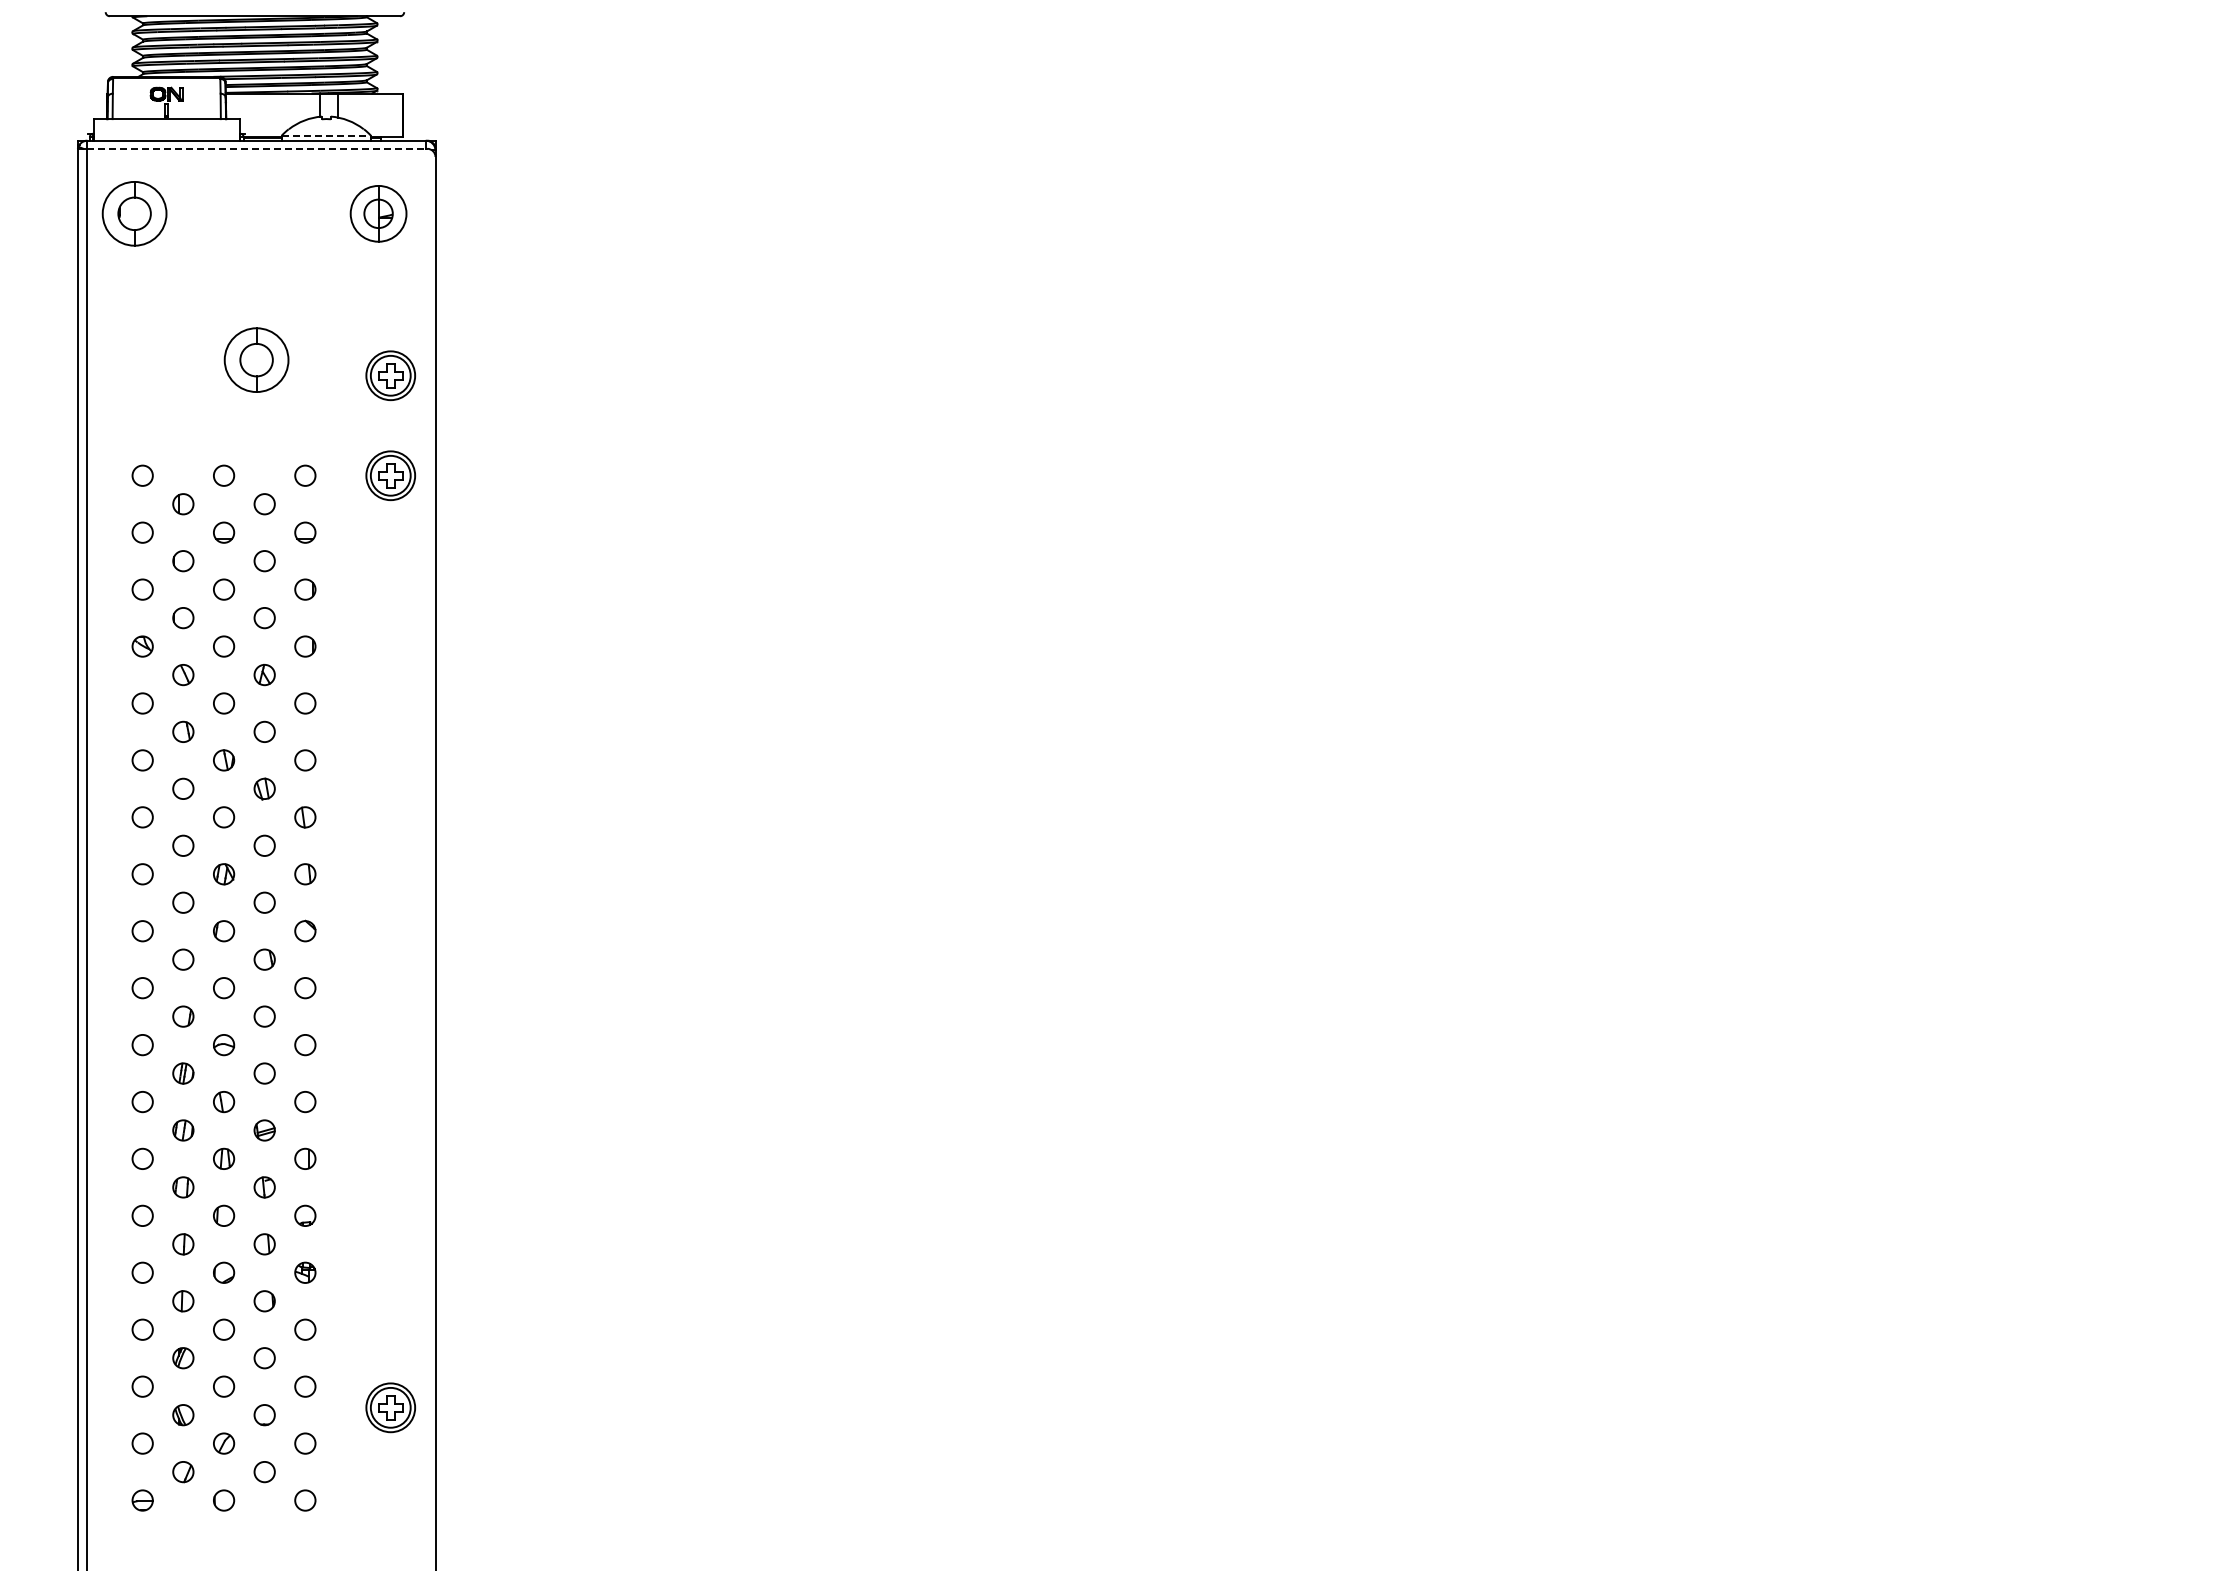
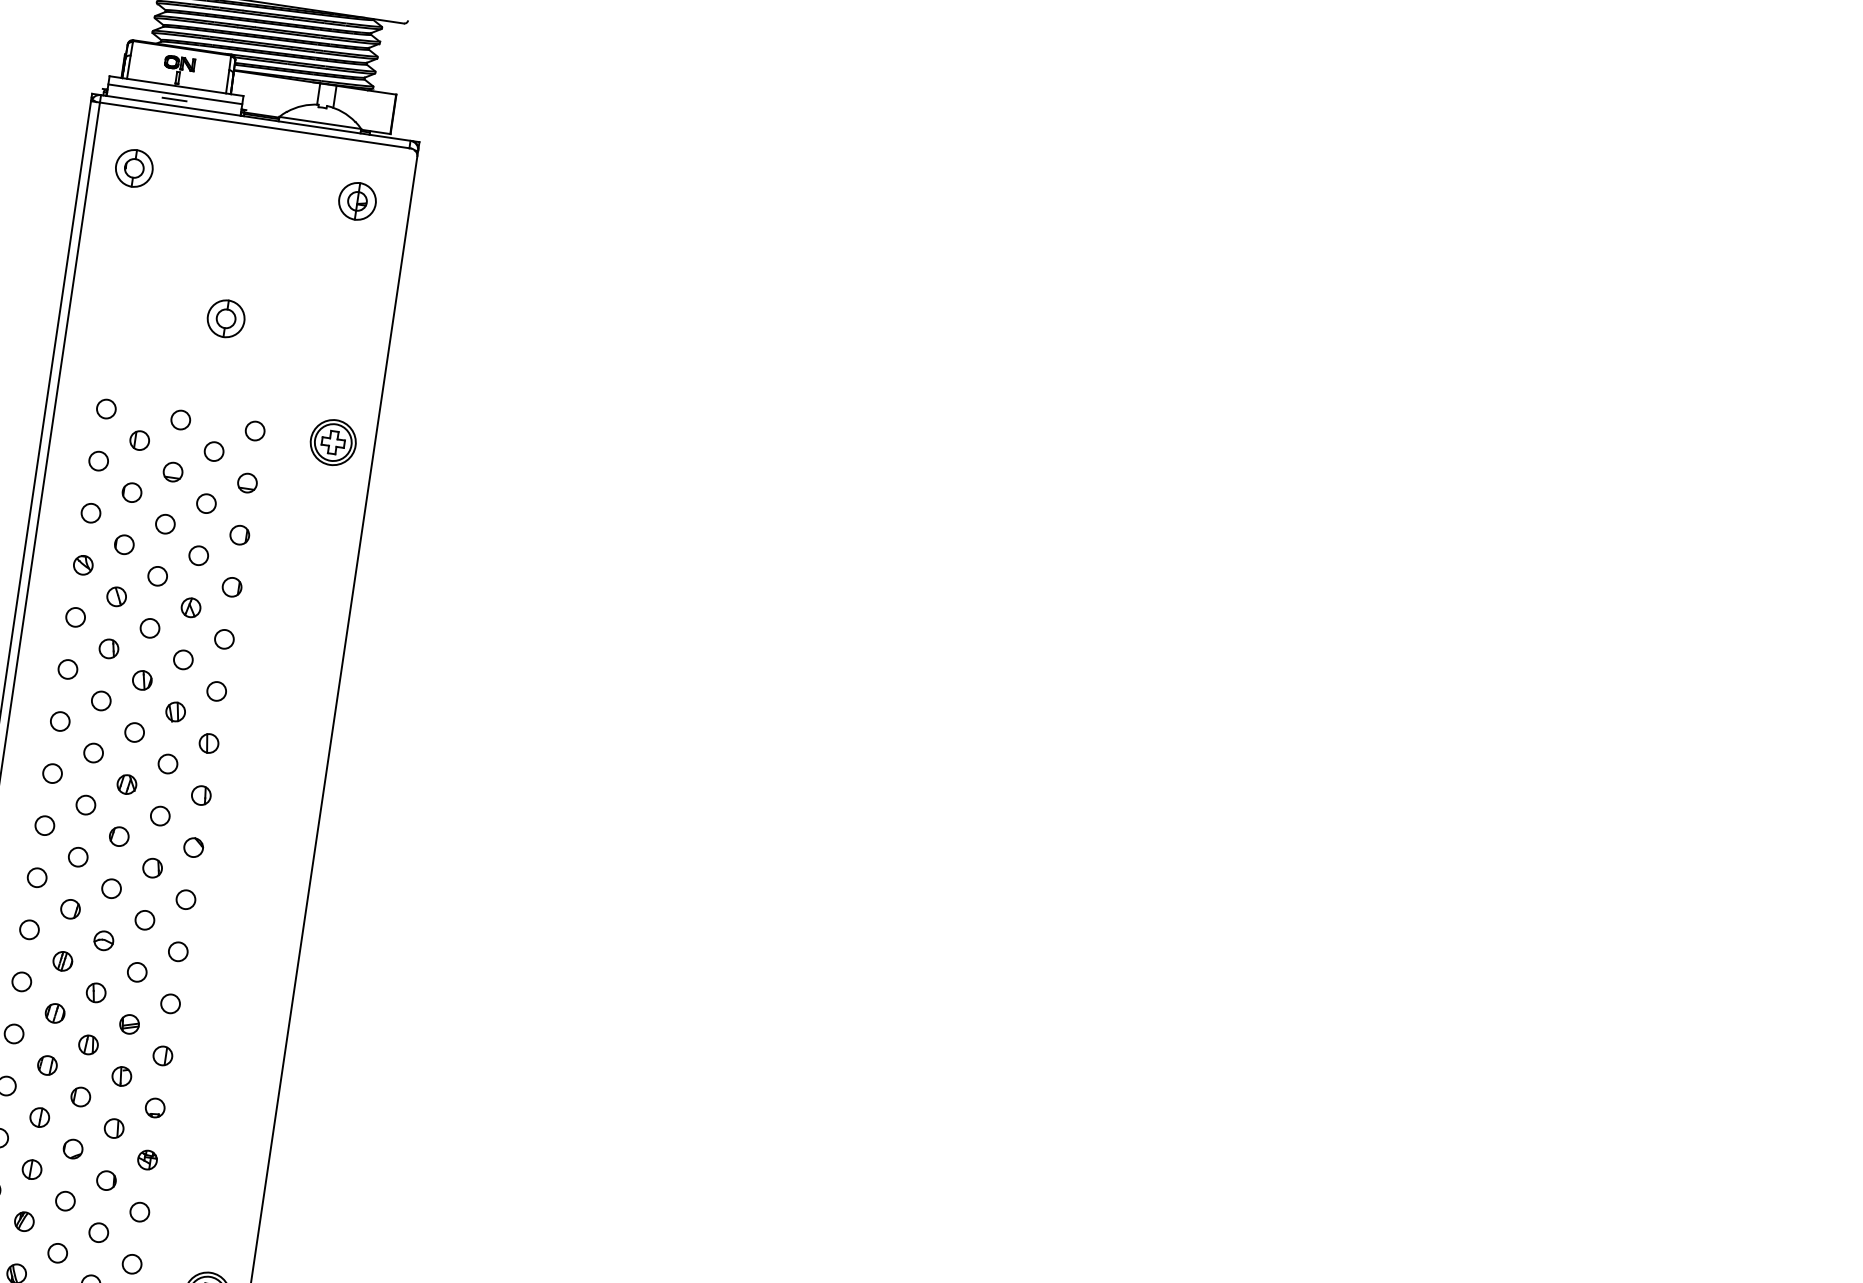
line: (166, 128) -> (175, 94), added
line: (166, 133) -> (174, 99), added
line: (326, 135) -> (320, 122), dashed -> solid
line: (257, 148) -> (255, 125), dashed -> solid
part: (134, 213) -> (134, 168), size x0.62
part: (378, 213) -> (357, 201), size x0.71
part: (256, 360) -> (226, 319), size x0.62
part: (390, 375) -> (346, 350), removed

